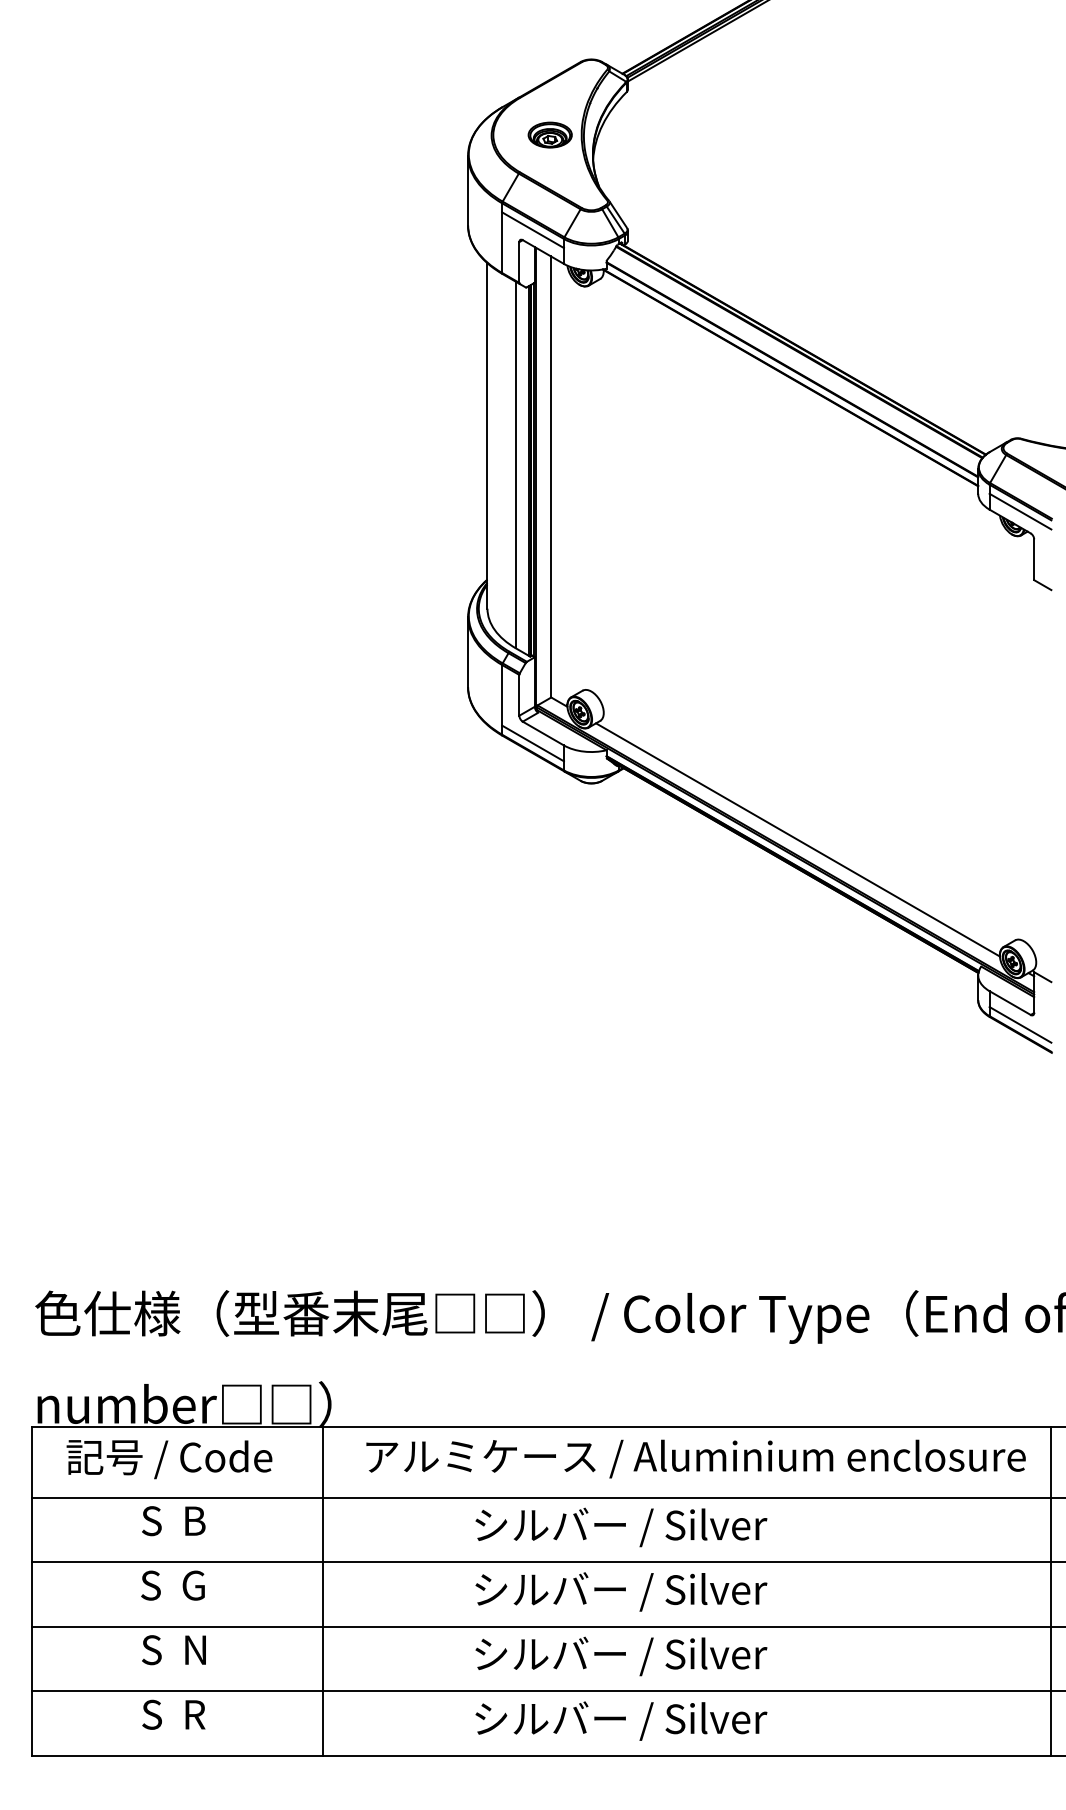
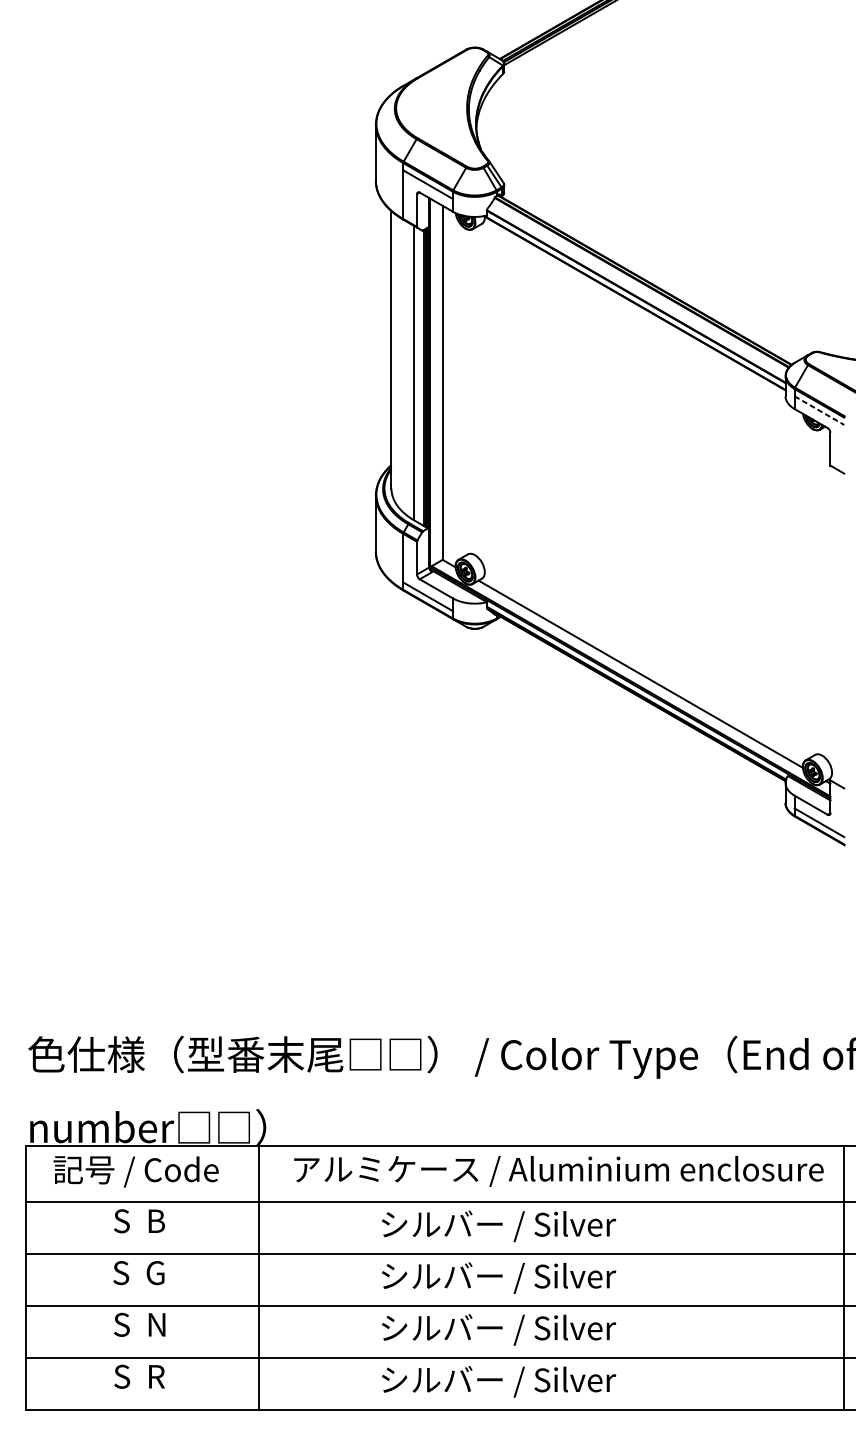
part: (549, 134) -> (441, 107), removed
line: (1020, 511) -> (819, 410), solid -> dashed

